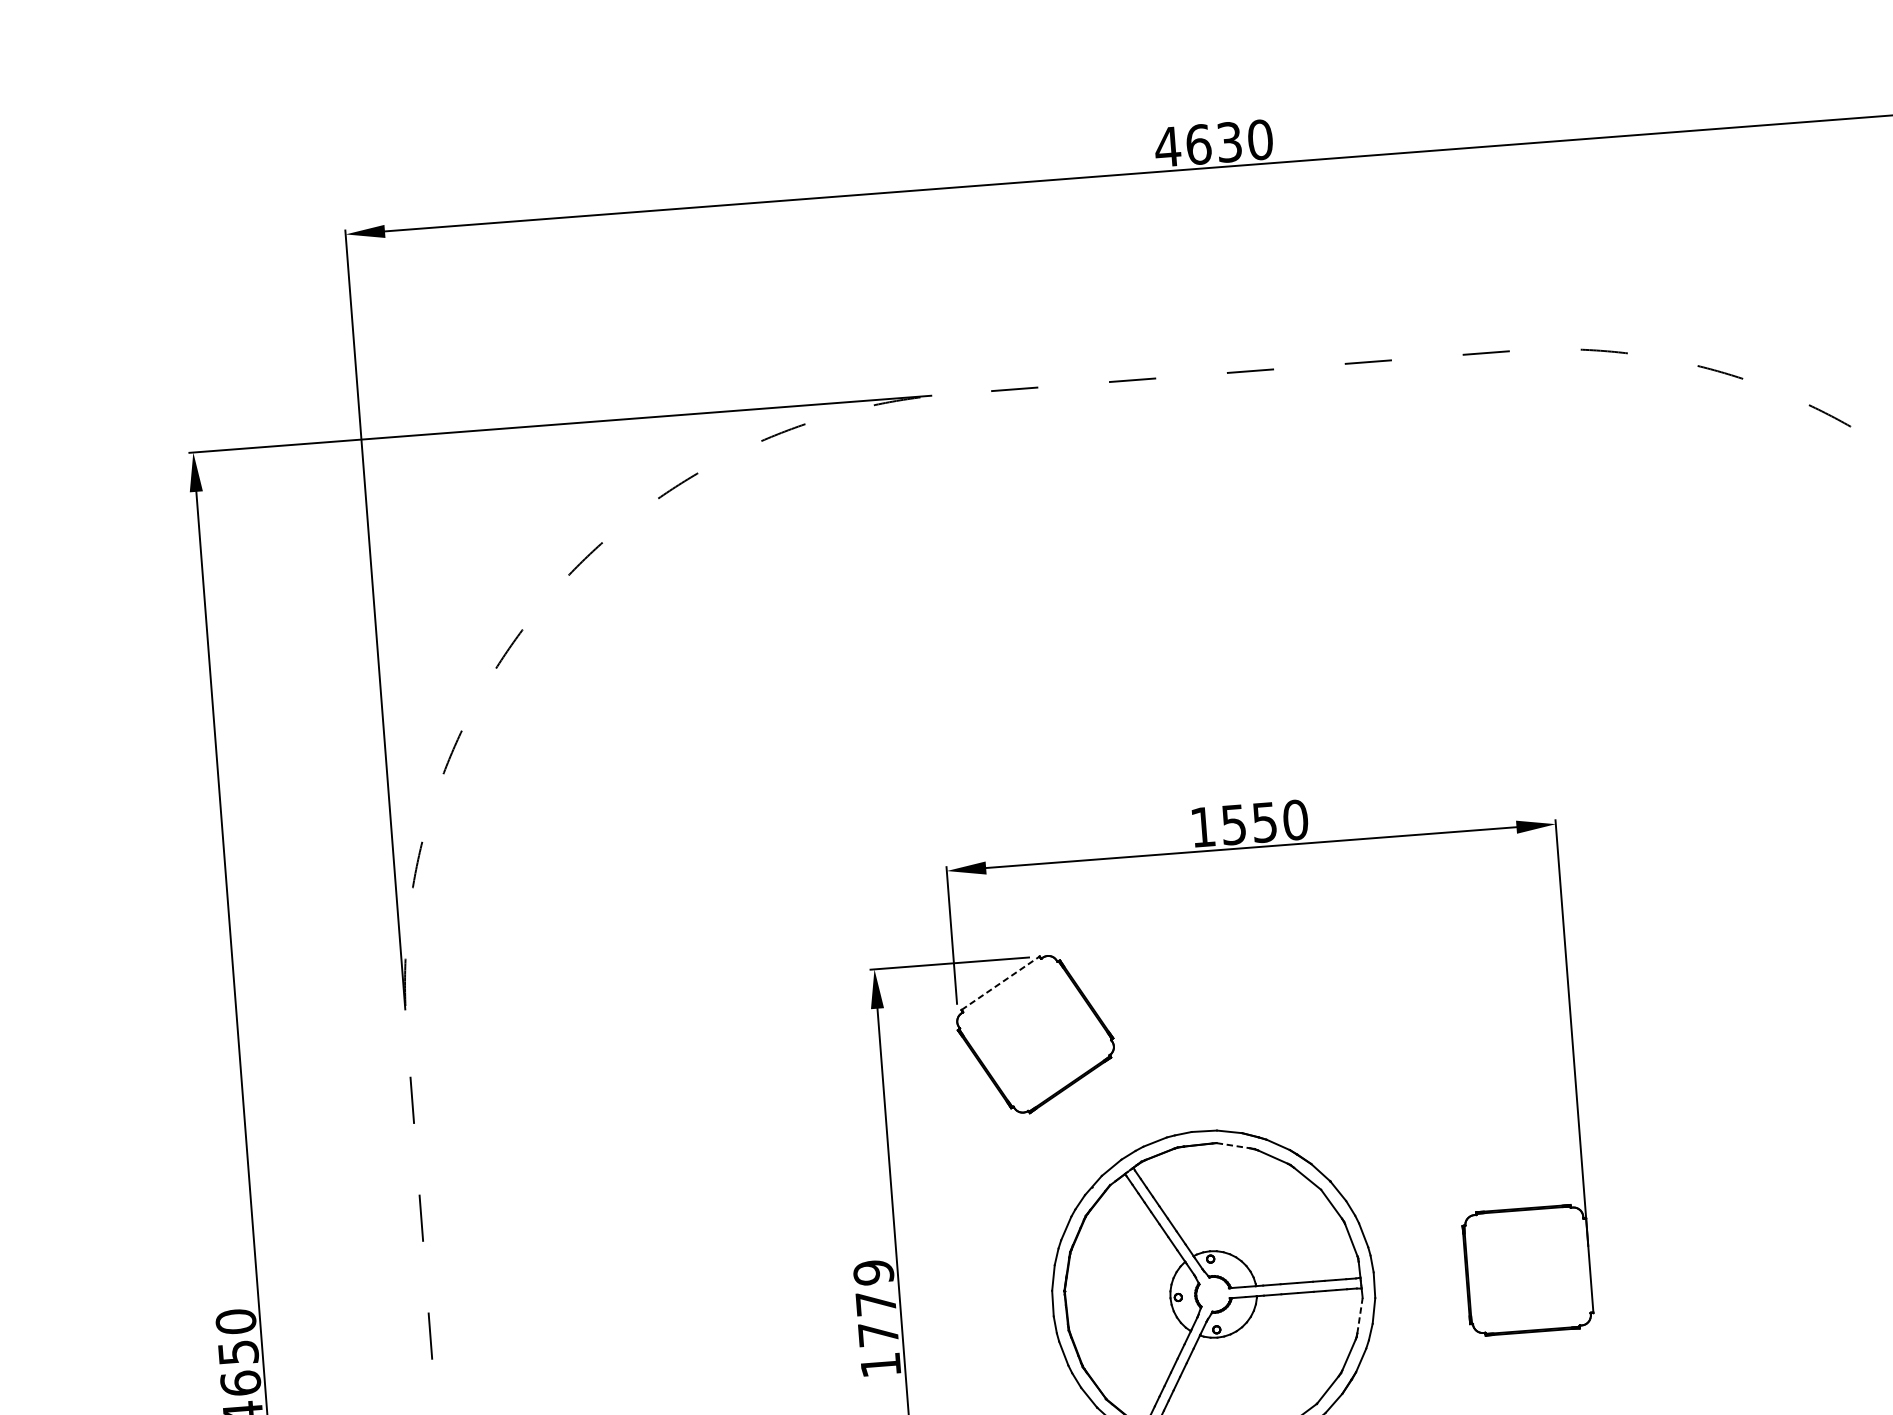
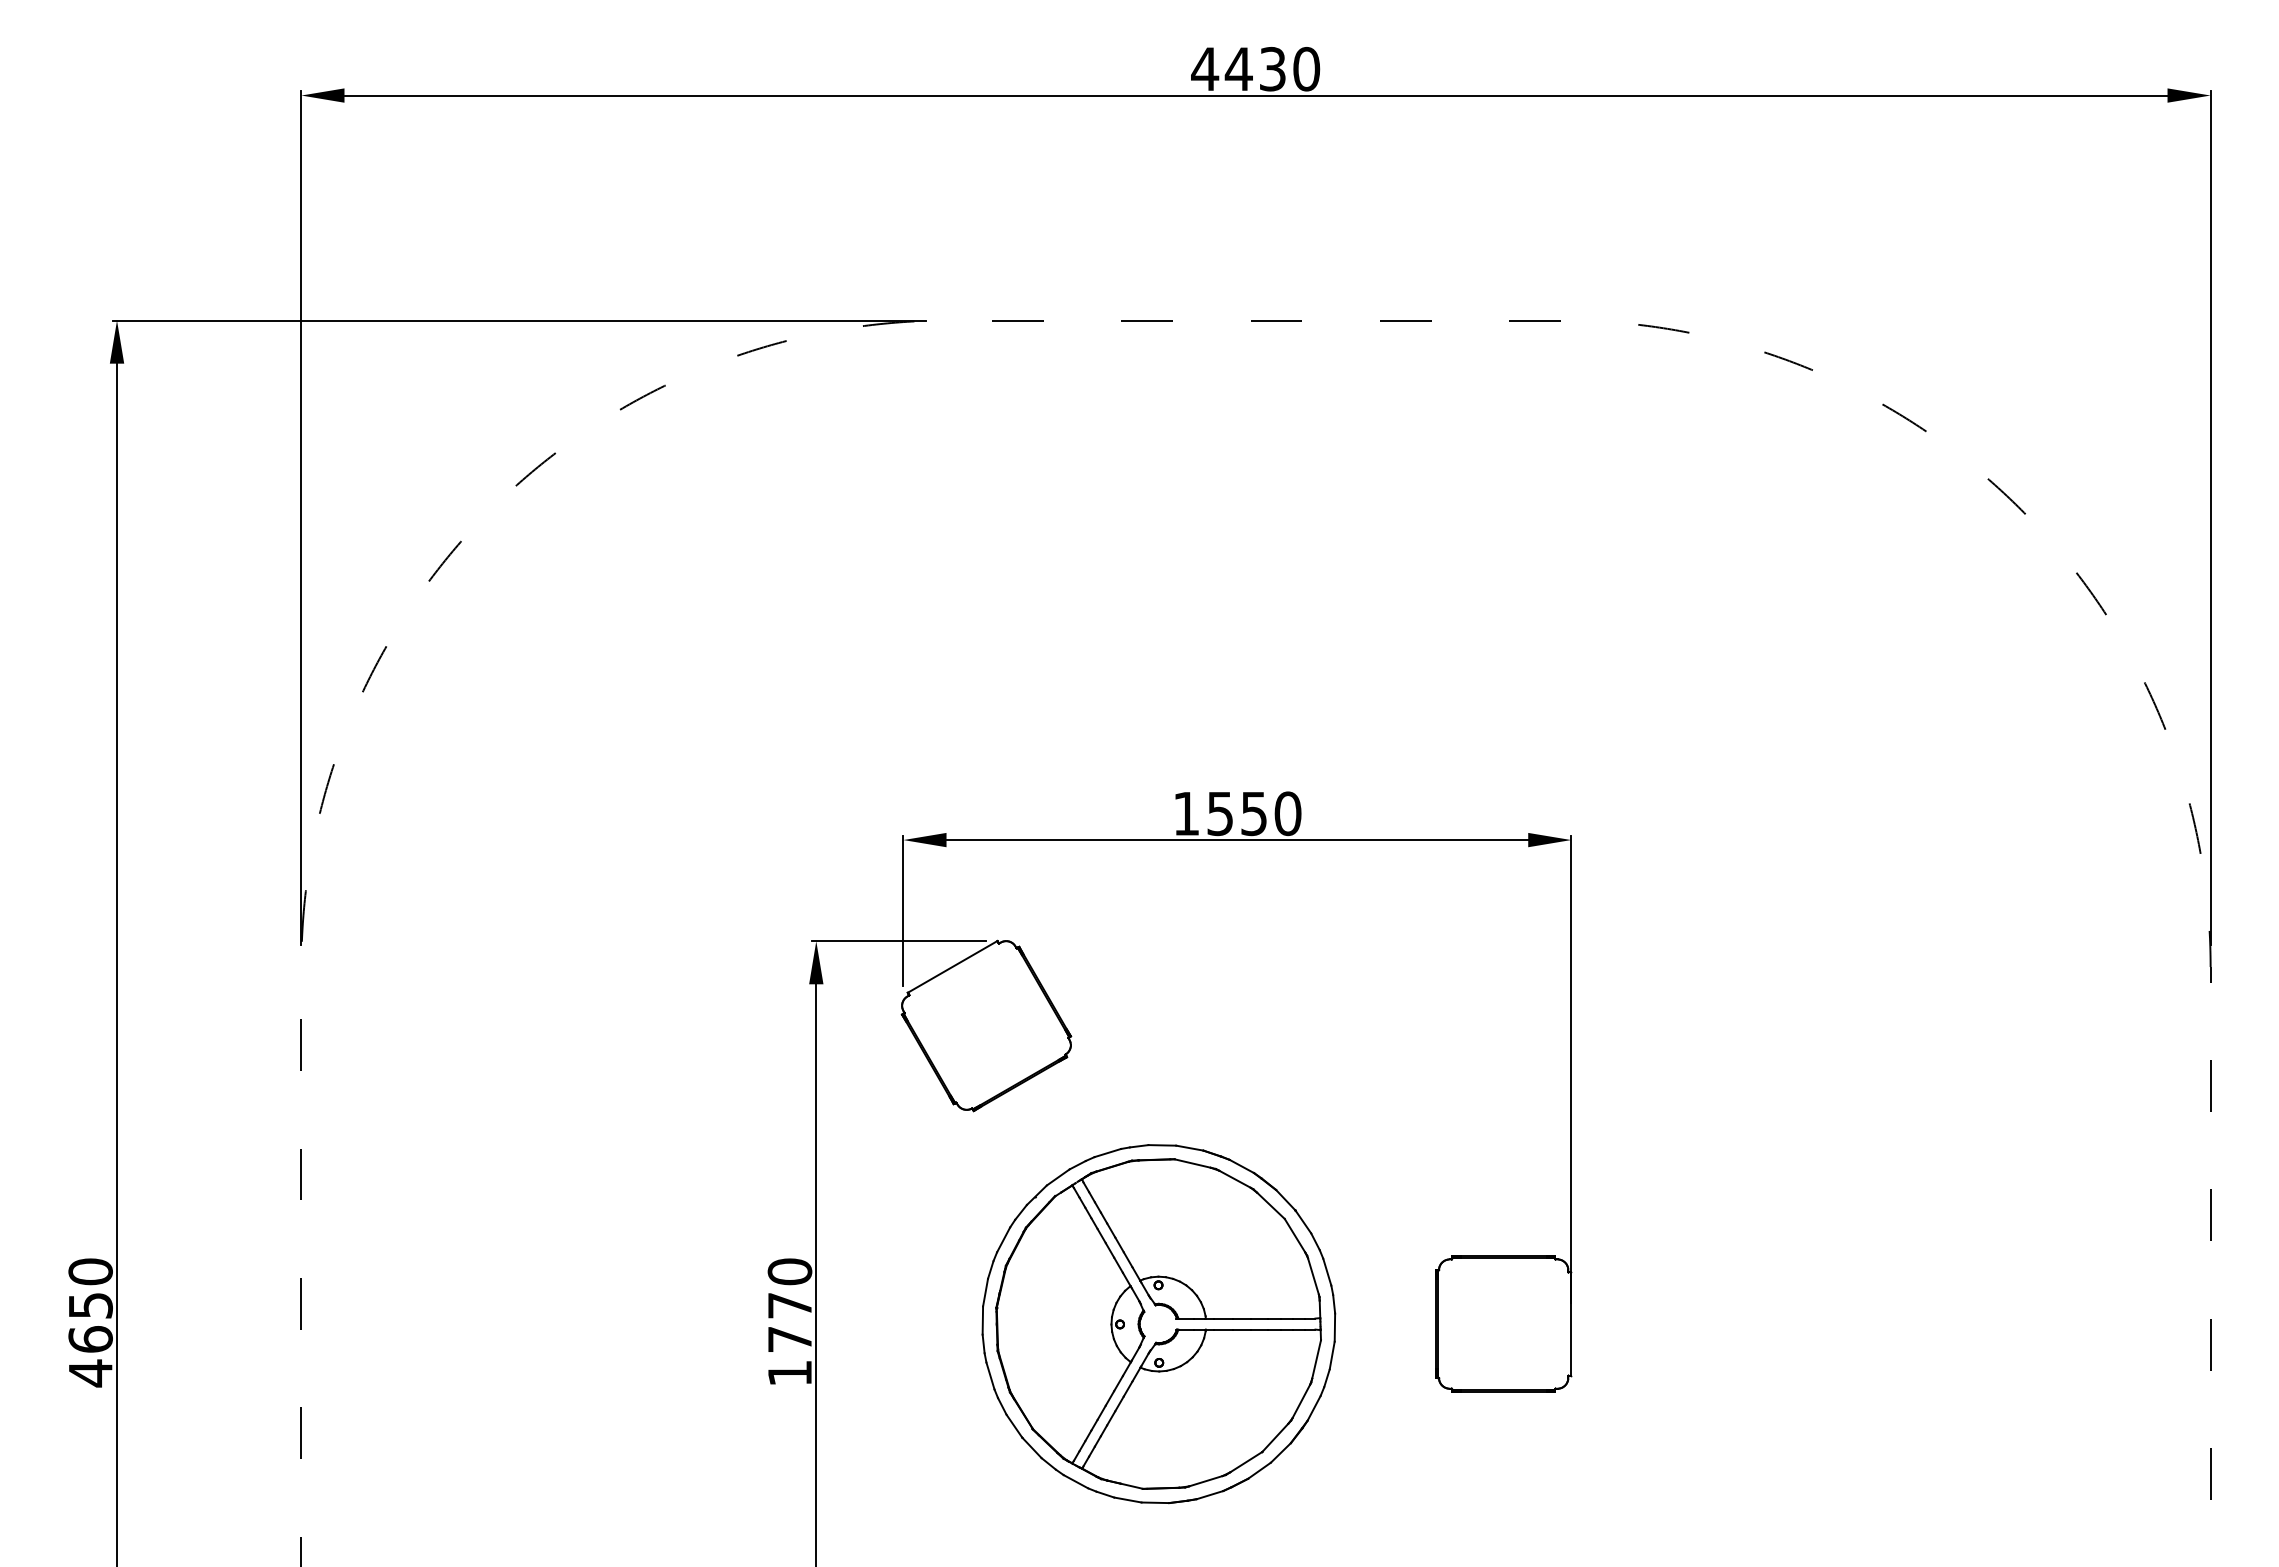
text: (1198, 144) -> (1238, 69), 4630 -> 4430
line: (1000, 982) -> (952, 966), dashed -> solid
line: (1234, 1145) -> (1193, 1163), dashed -> solid
text: (873, 1272) -> (789, 1271), 1779 -> 1770
line: (1359, 1315) -> (1316, 1359), dashed -> solid

